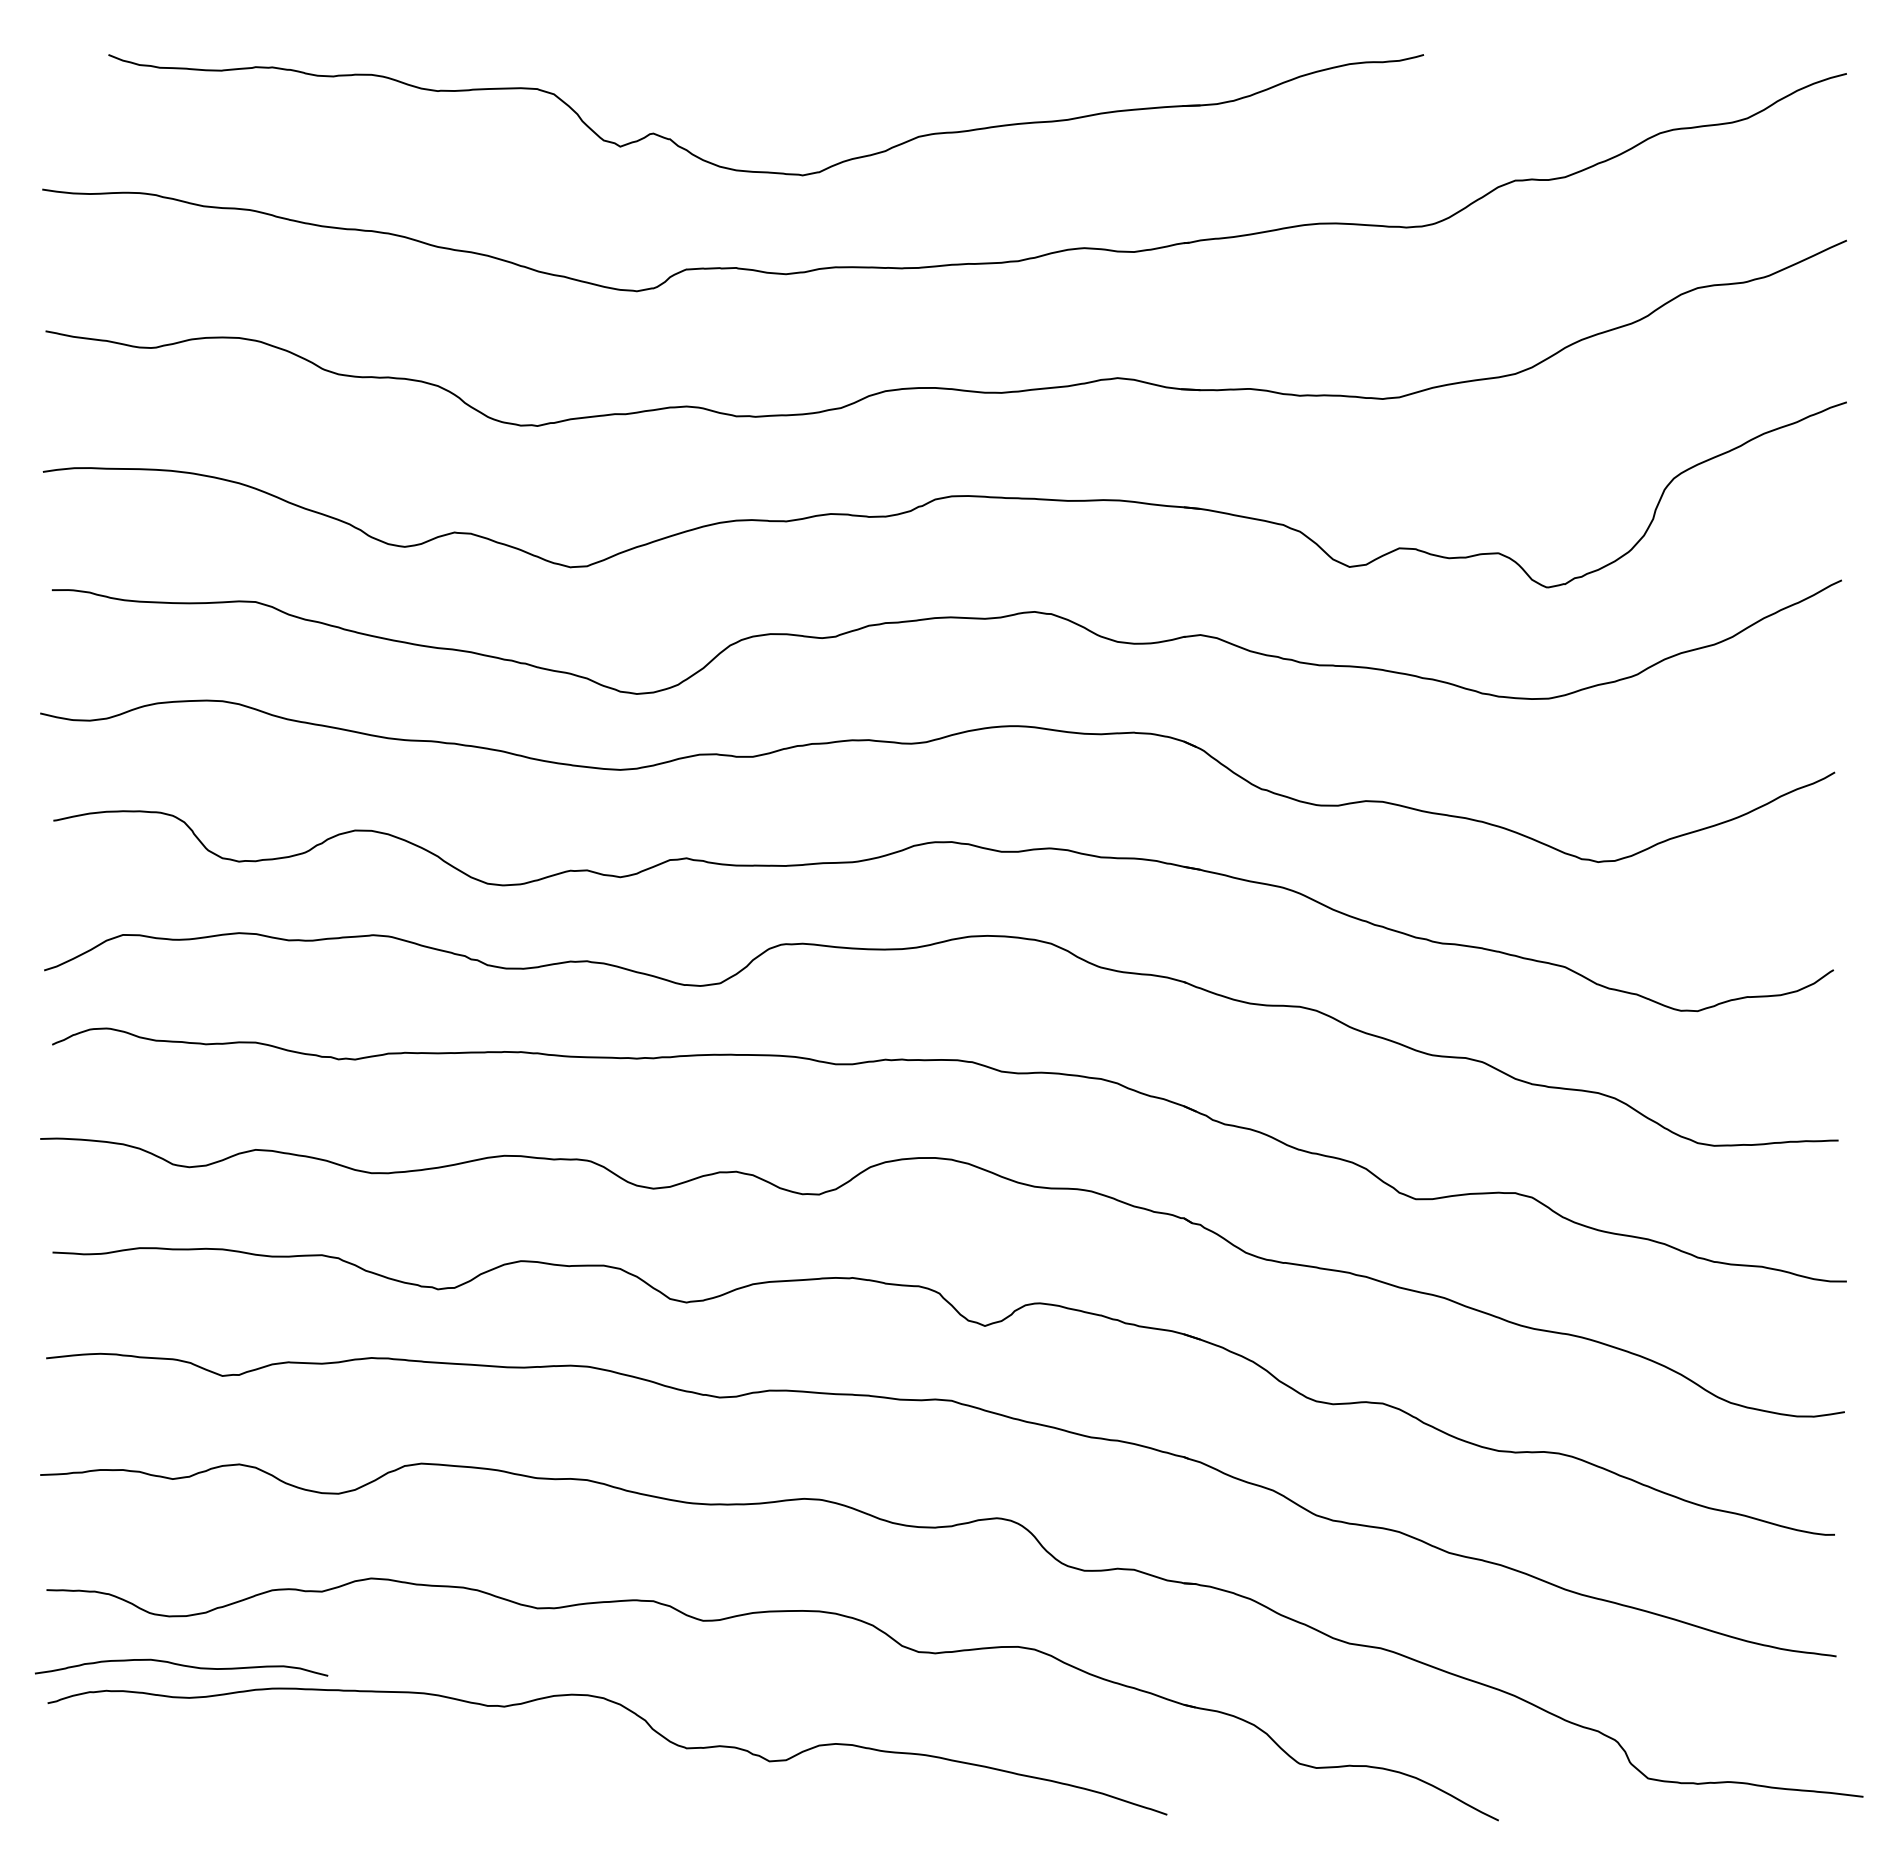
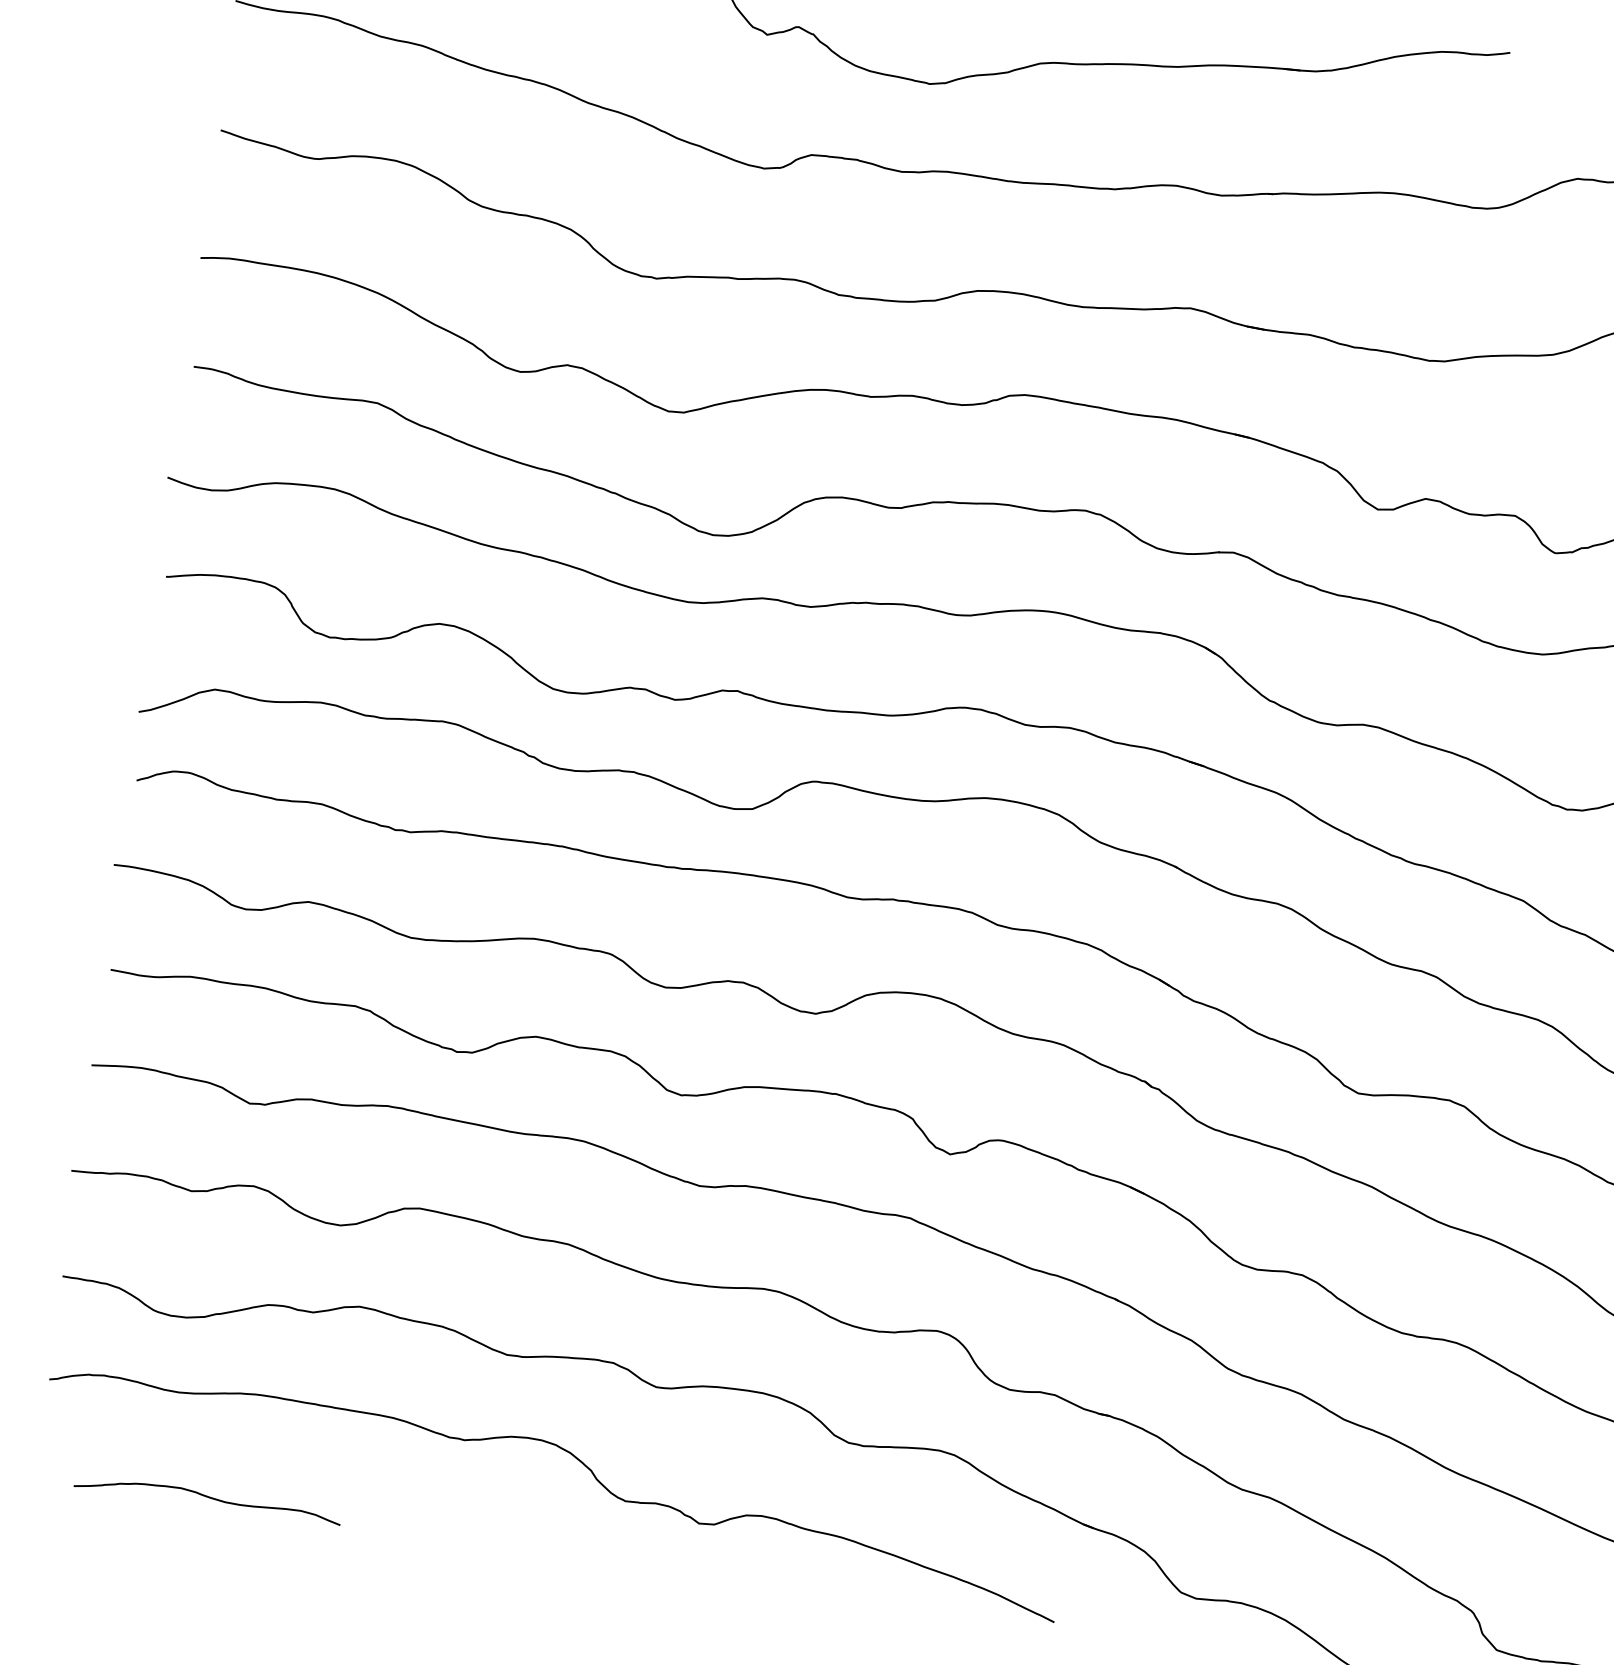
curve: (181, 1666) -> (208, 1498), moved

